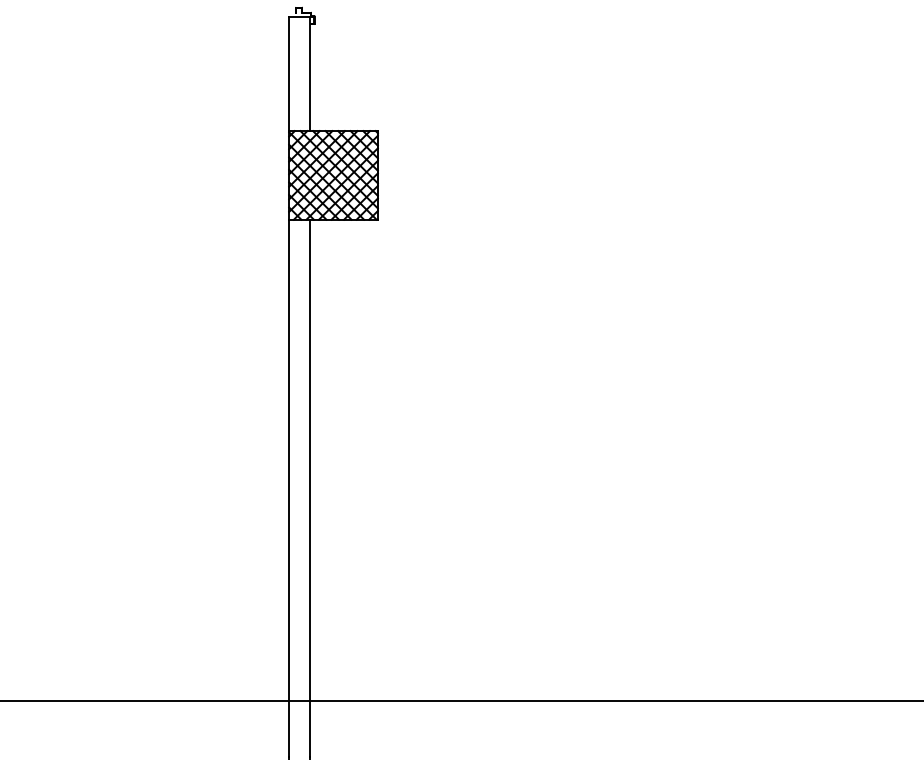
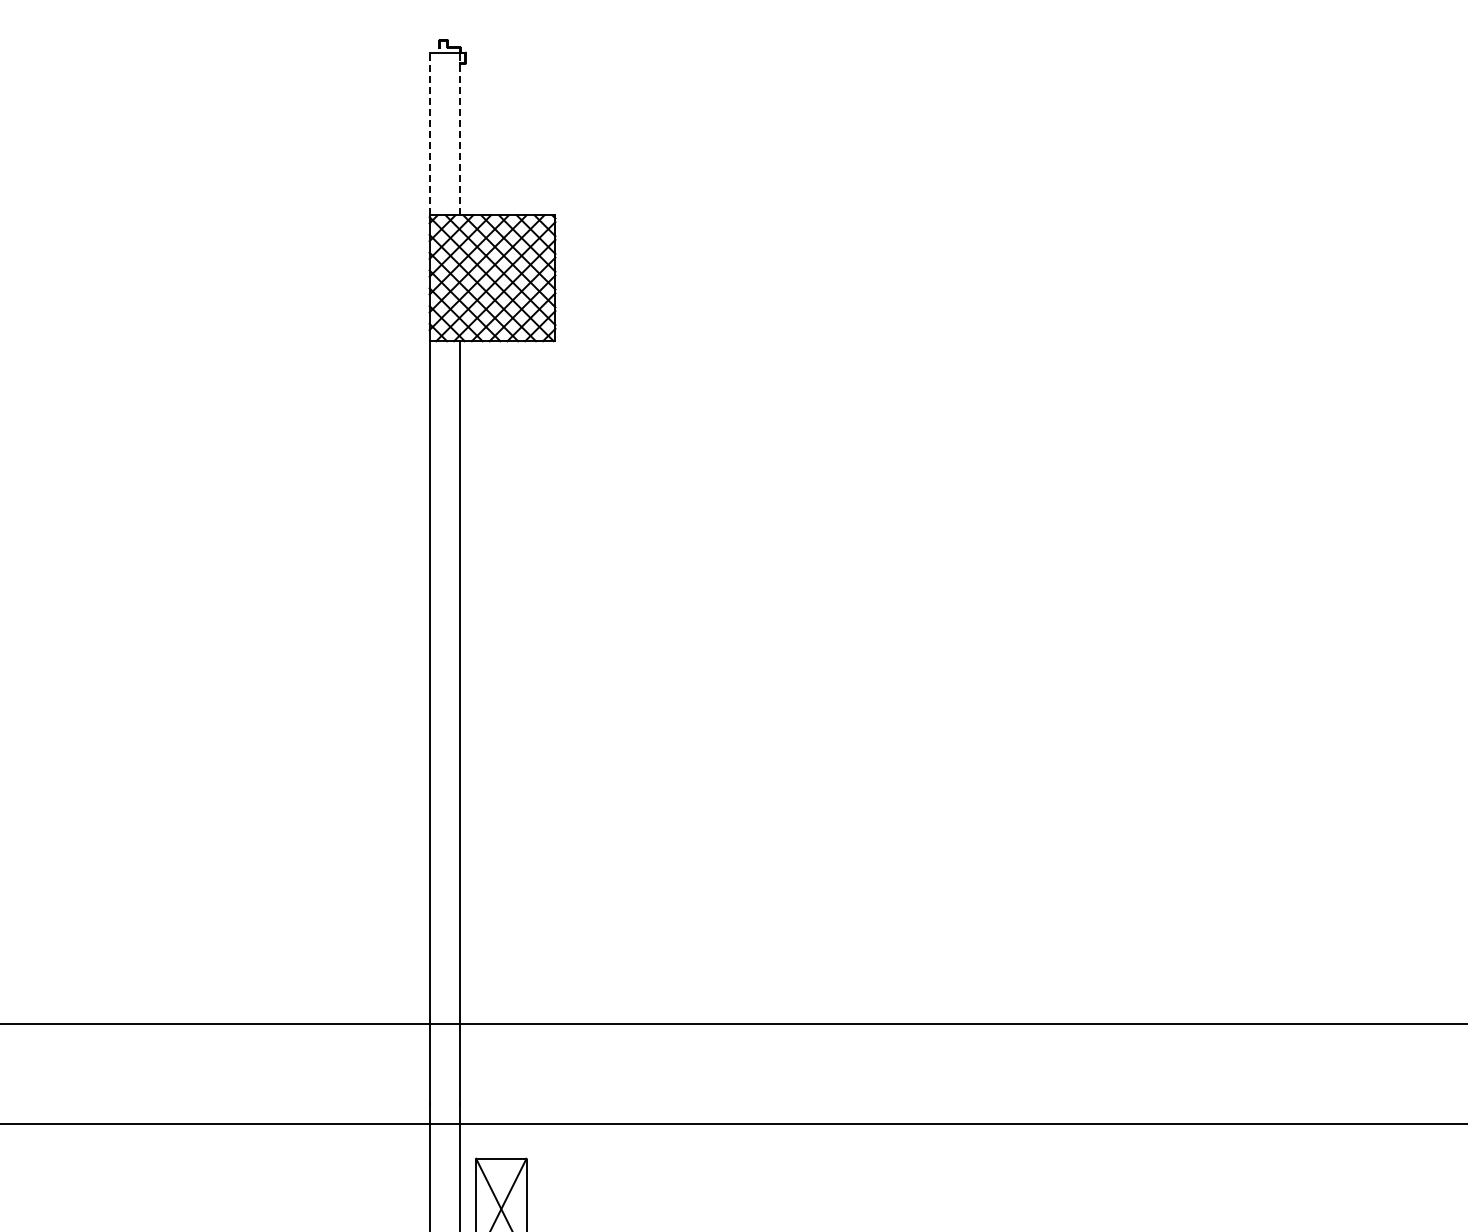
line: (289, 73) -> (429, 133), solid -> dashed
line: (310, 73) -> (459, 133), solid -> dashed

